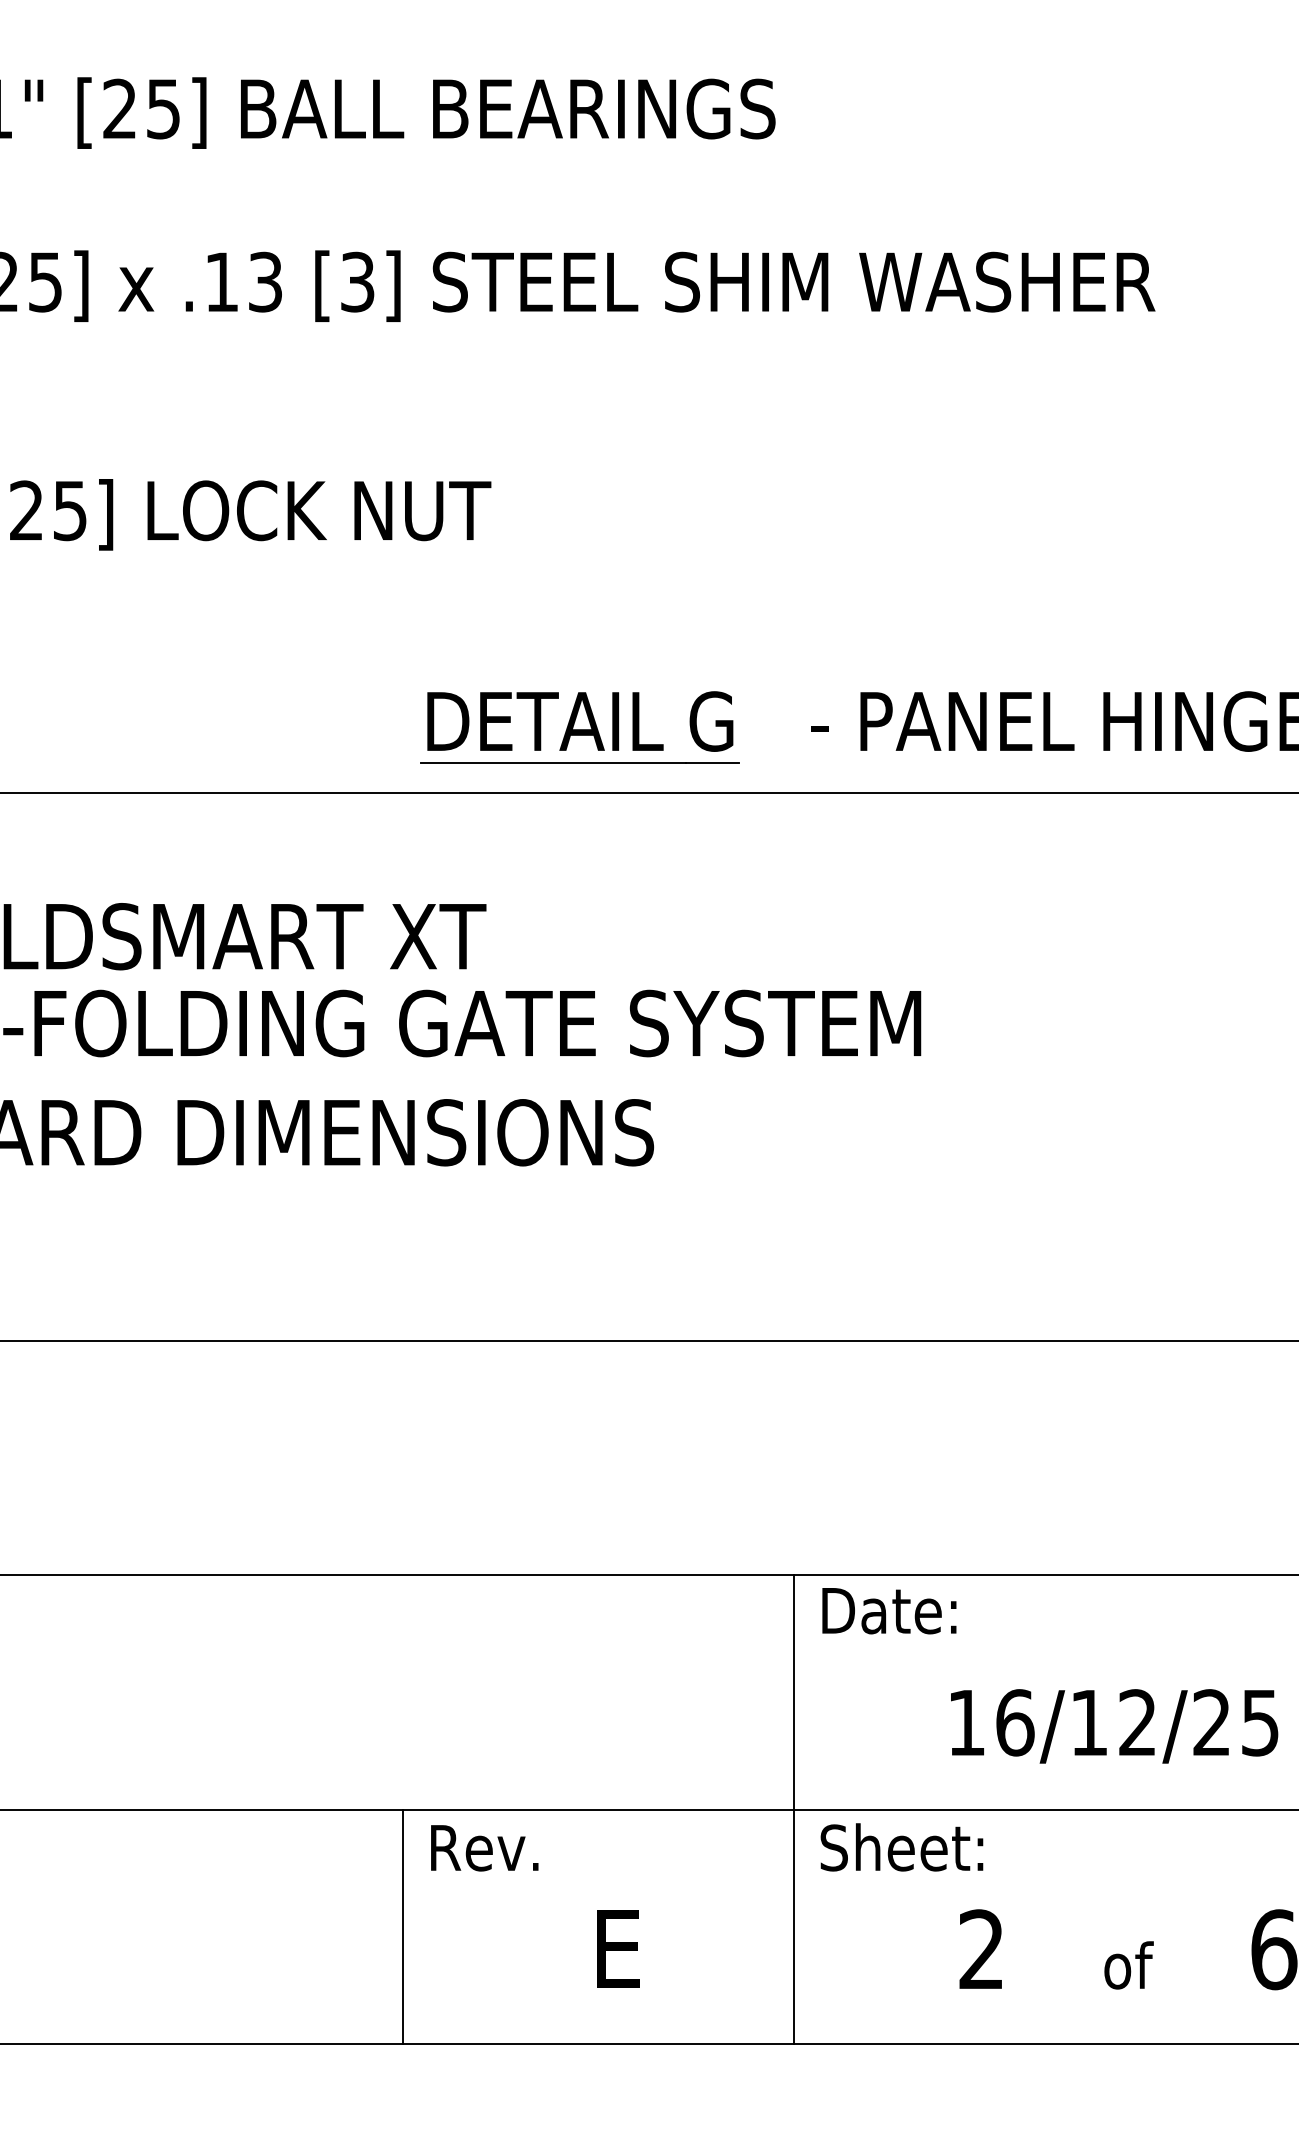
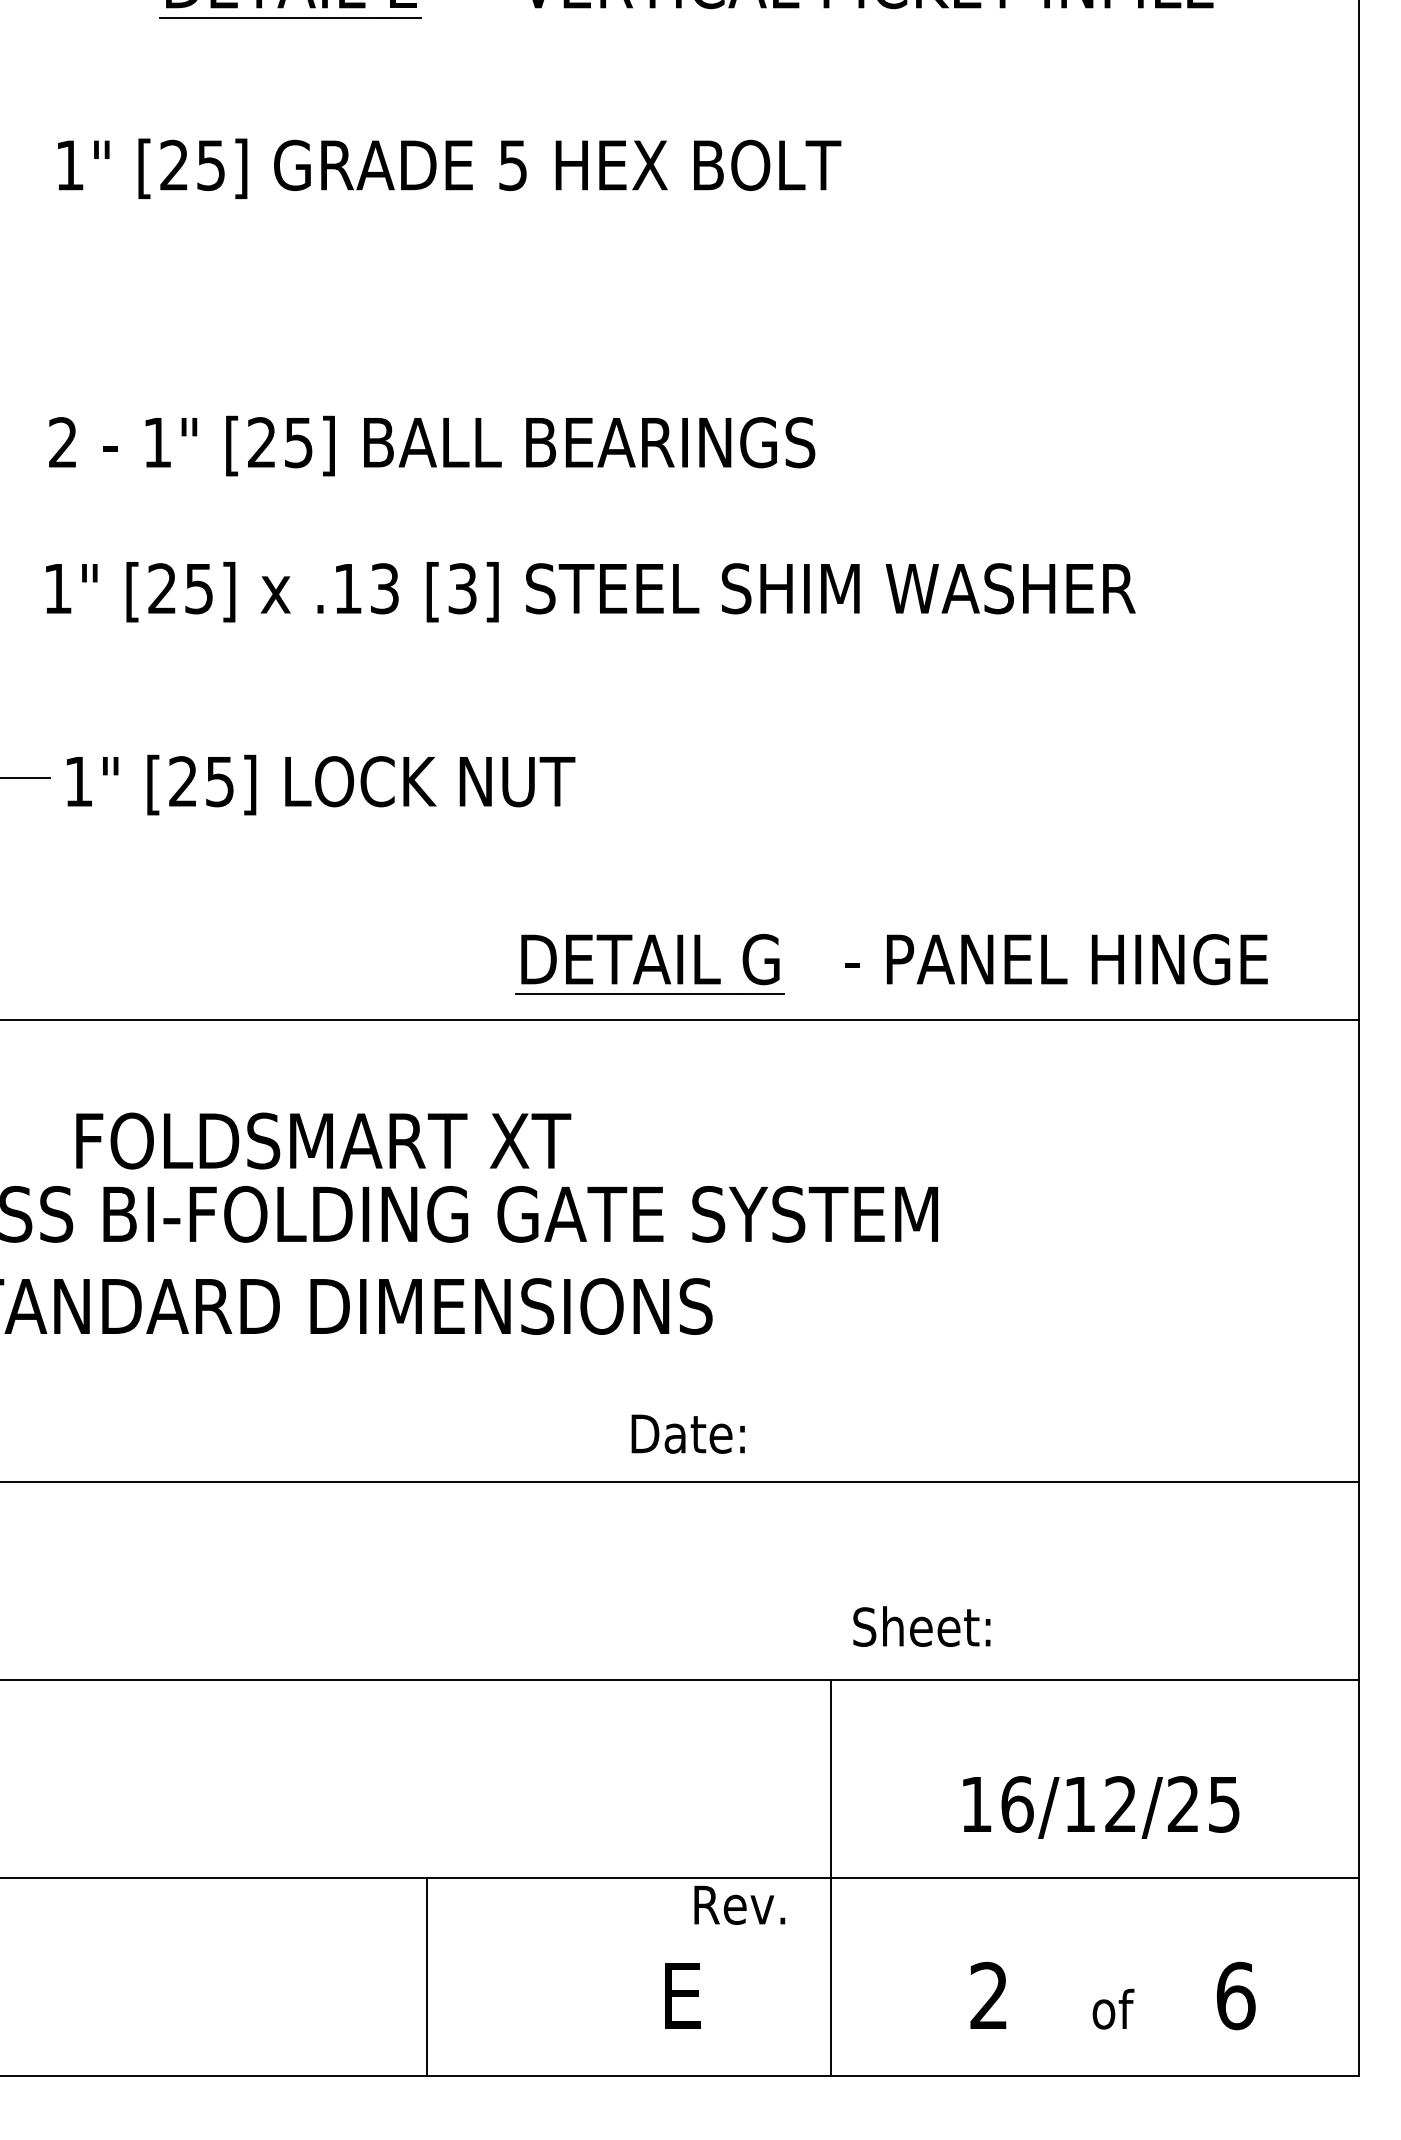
text: (888, 1610) -> (687, 1433), moved
text: (484, 1847) -> (739, 1904), moved
text: (901, 1847) -> (921, 1626), moved
line: (403, 1926) -> (427, 1976), moved

